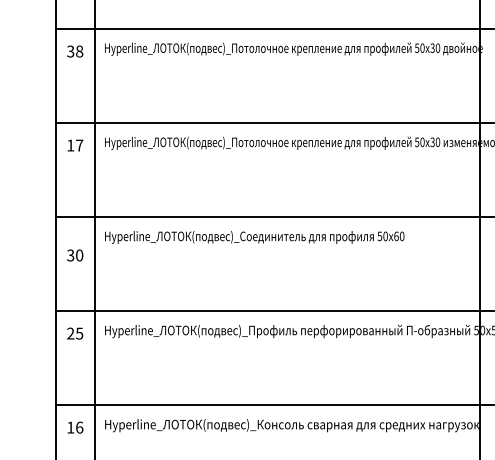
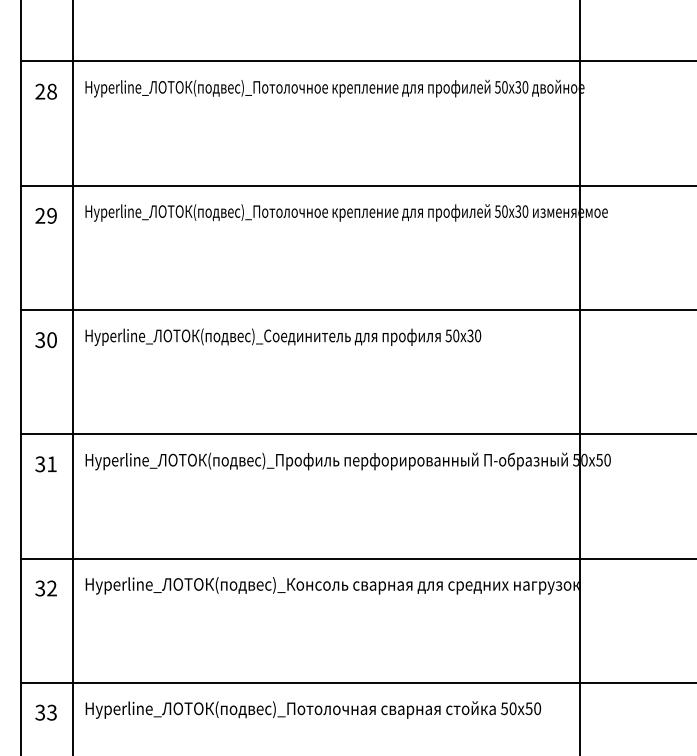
text: (70, 51) -> (40, 91), 38 -> 28
text: (74, 145) -> (45, 215), 17 -> 29
text: (396, 236) -> (470, 335), 60 -> 30
text: (74, 255) -> (45, 340), moved
text: (74, 333) -> (45, 464), 25 -> 31
text: (75, 427) -> (46, 588), 16 -> 32

